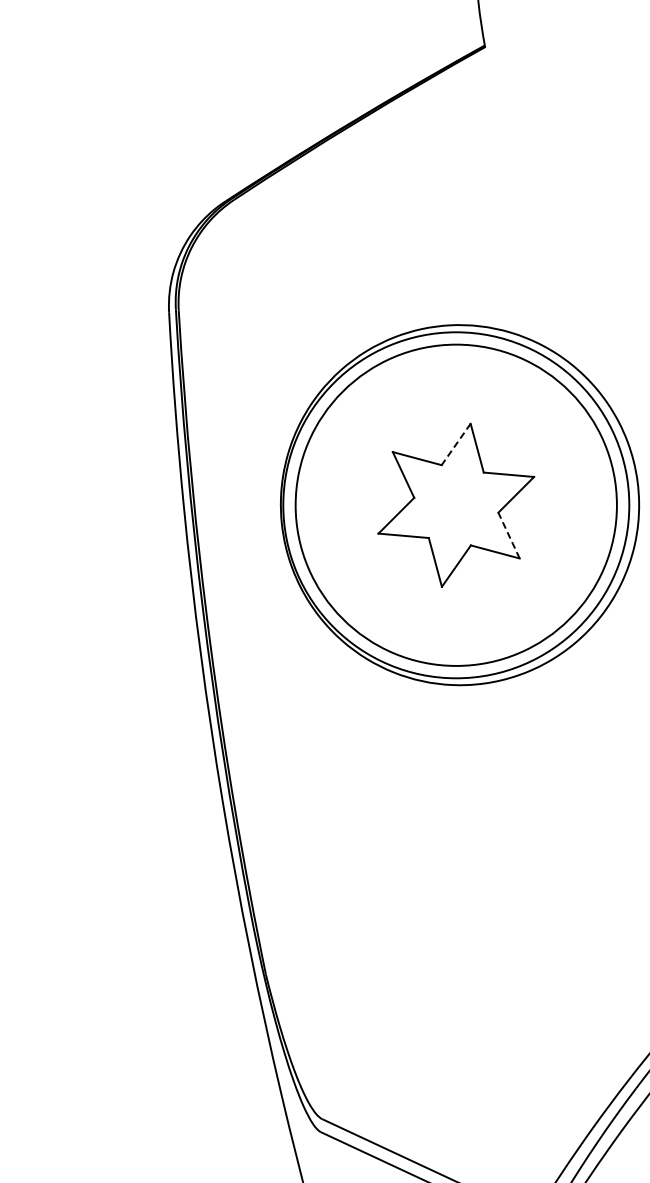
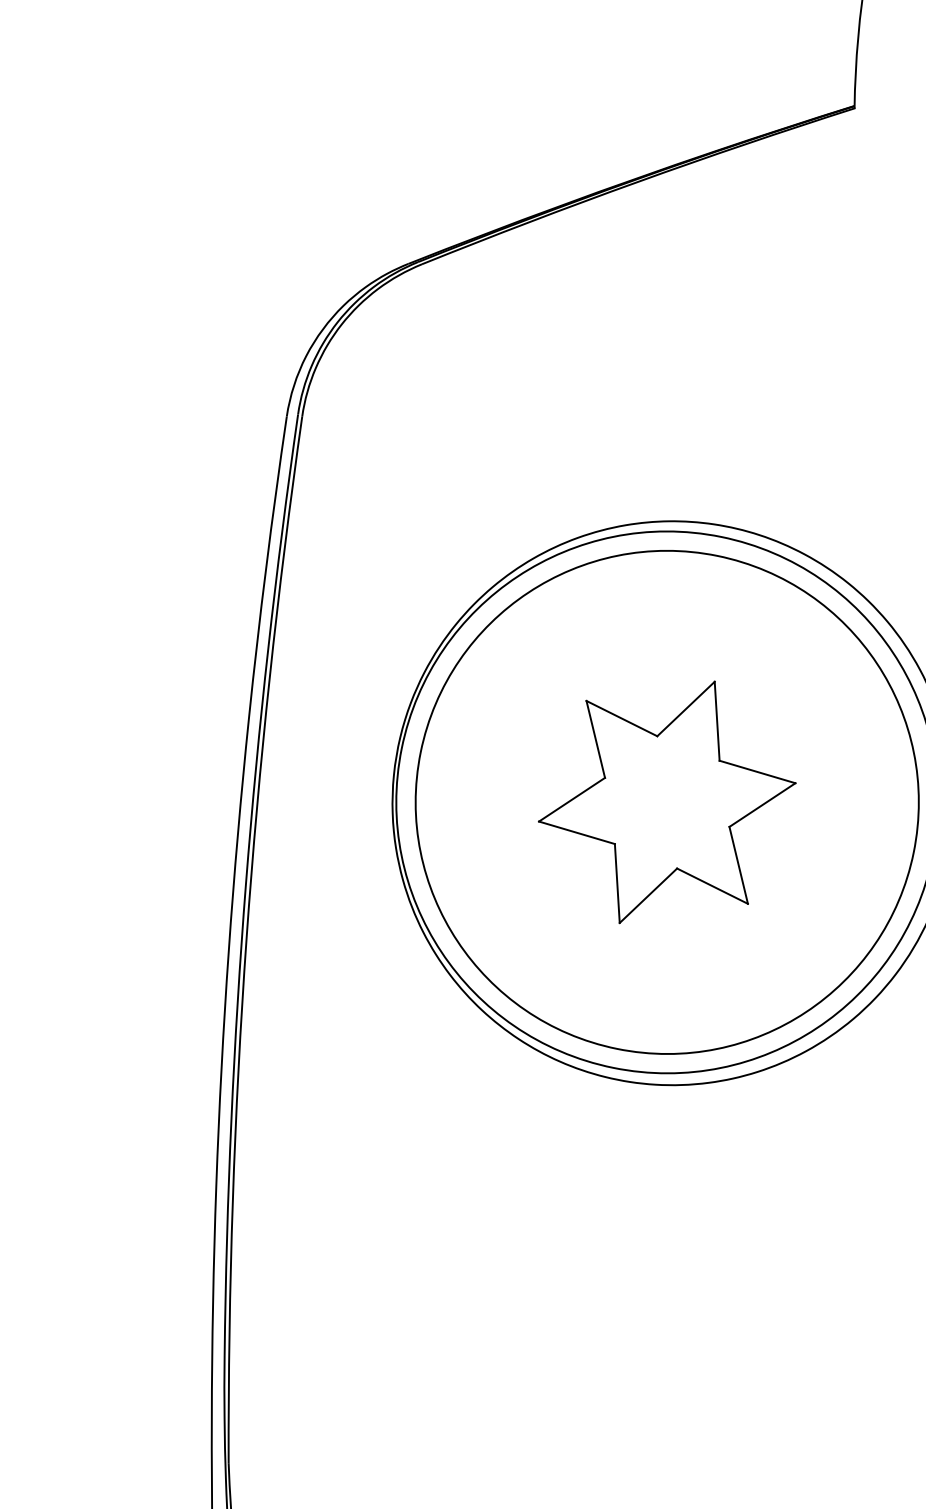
line: (455, 444) -> (684, 708), dashed -> solid
line: (508, 535) -> (737, 865), dashed -> solid

